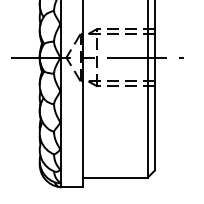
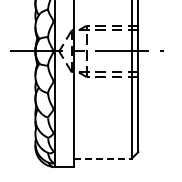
line: (114, 177) -> (102, 158), solid -> dashed

